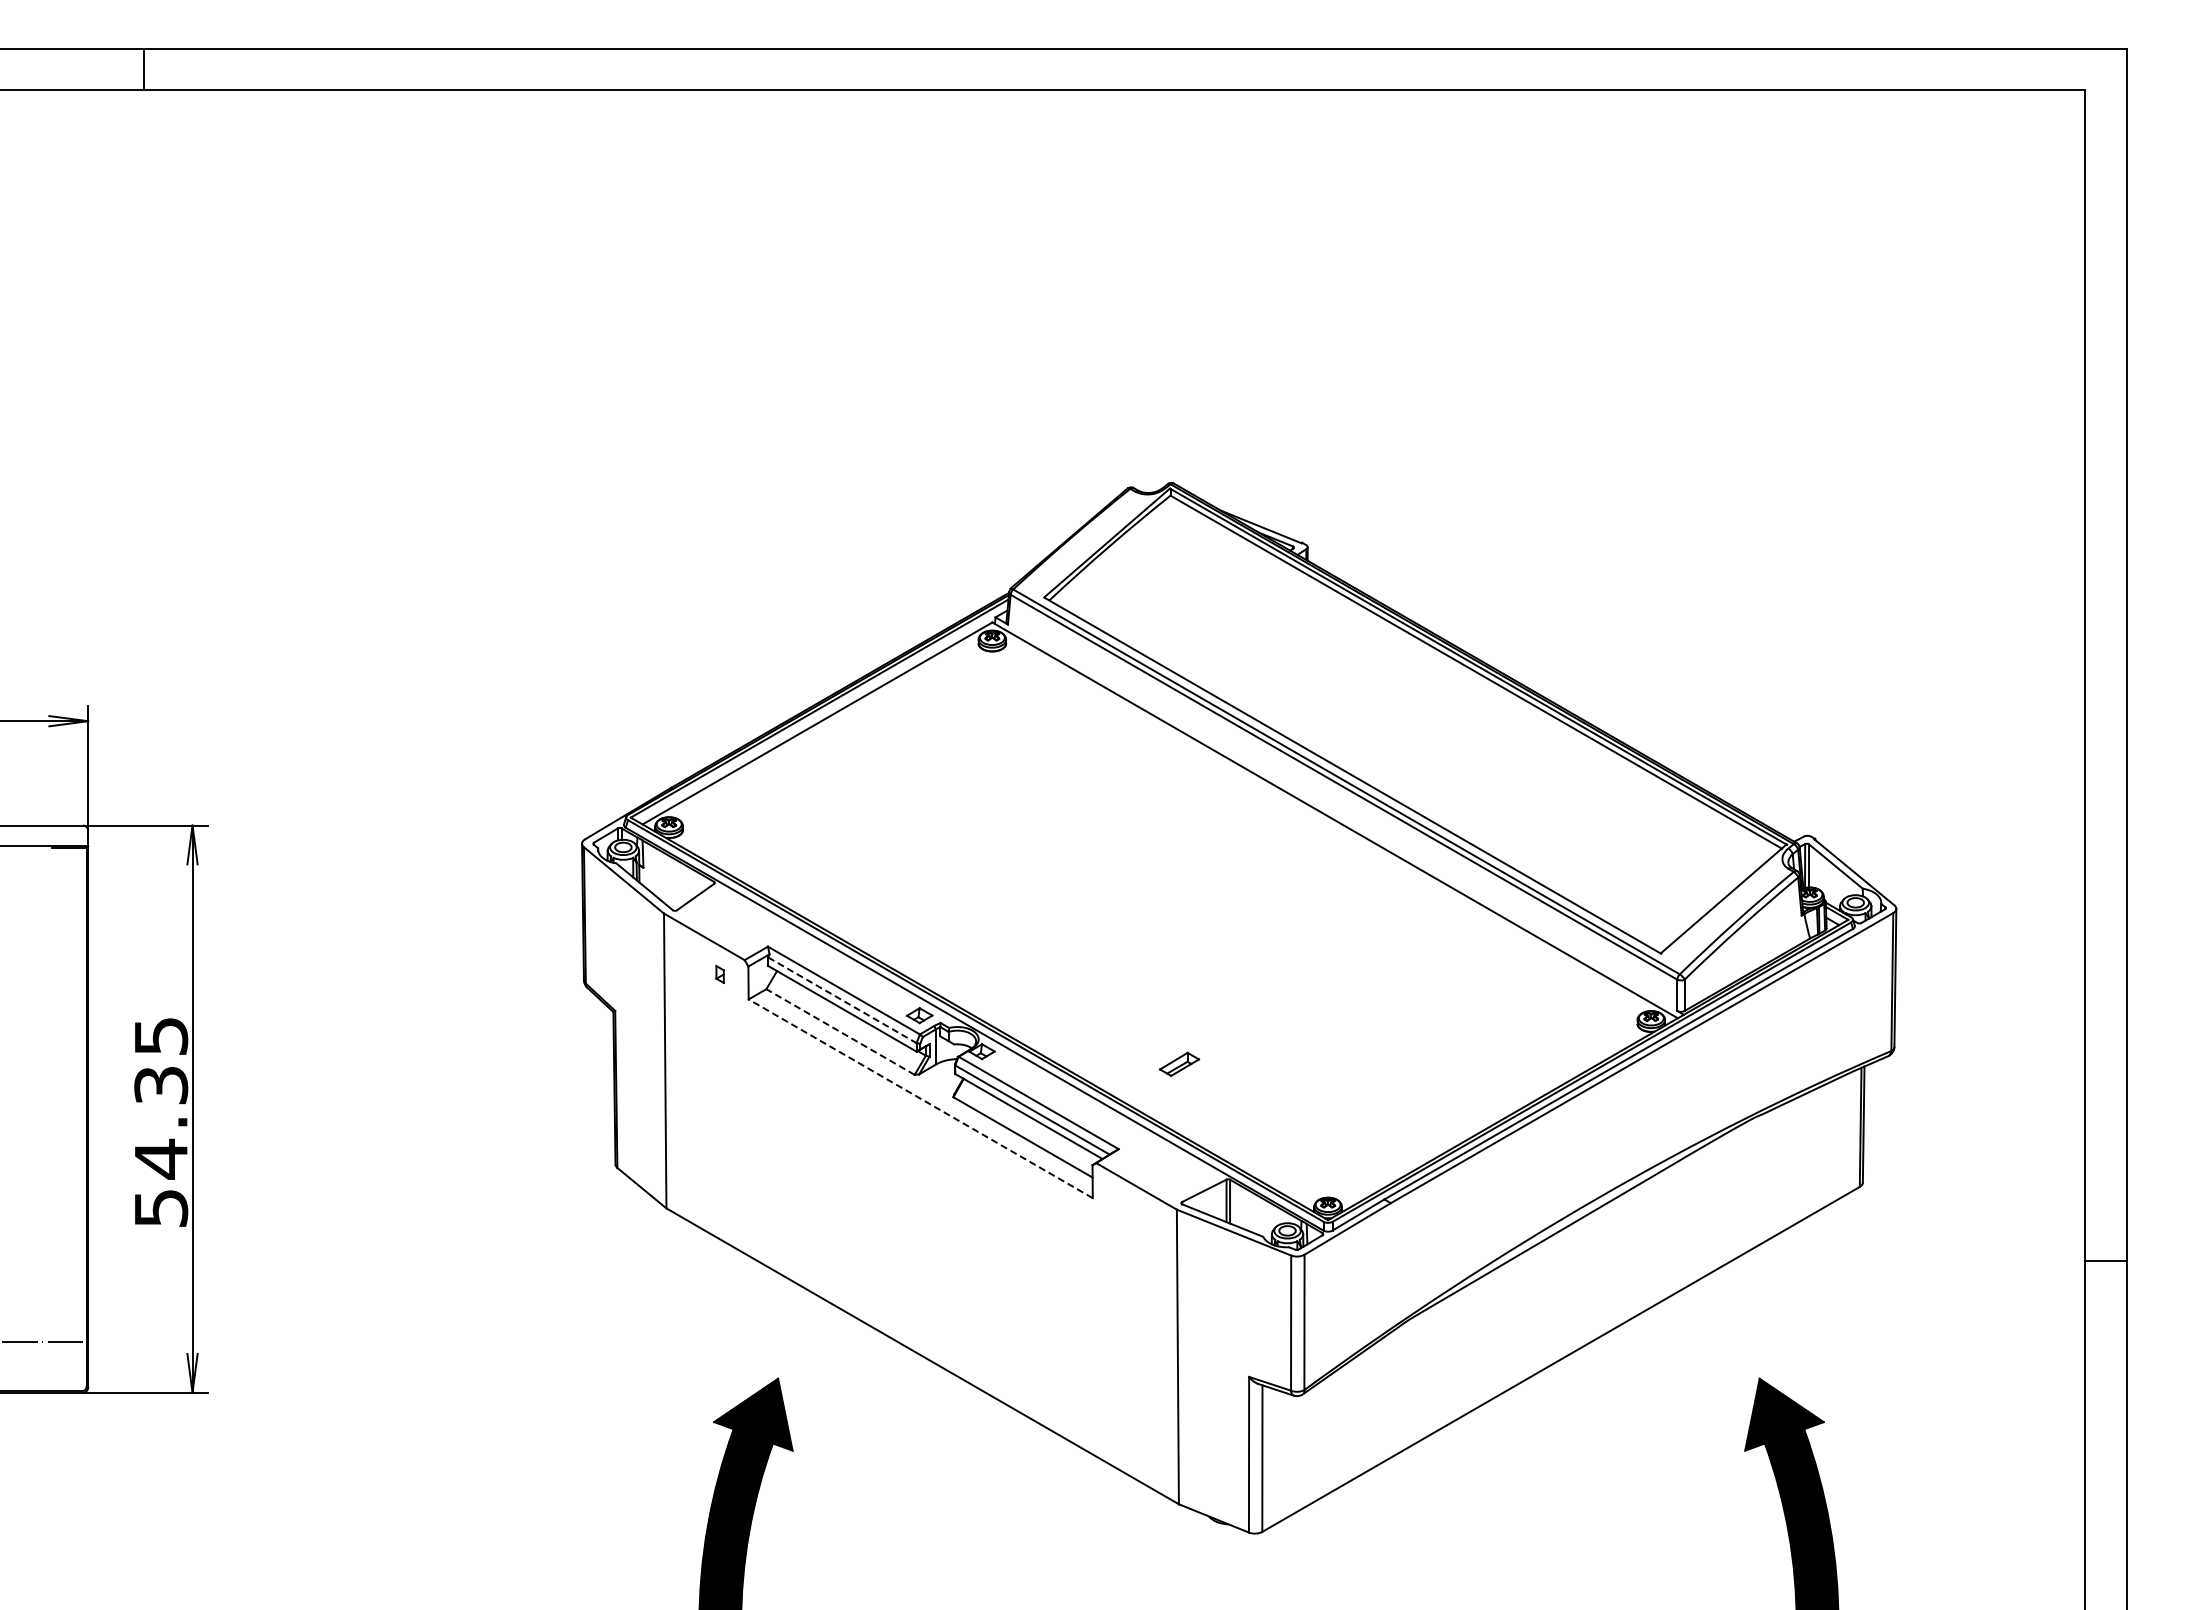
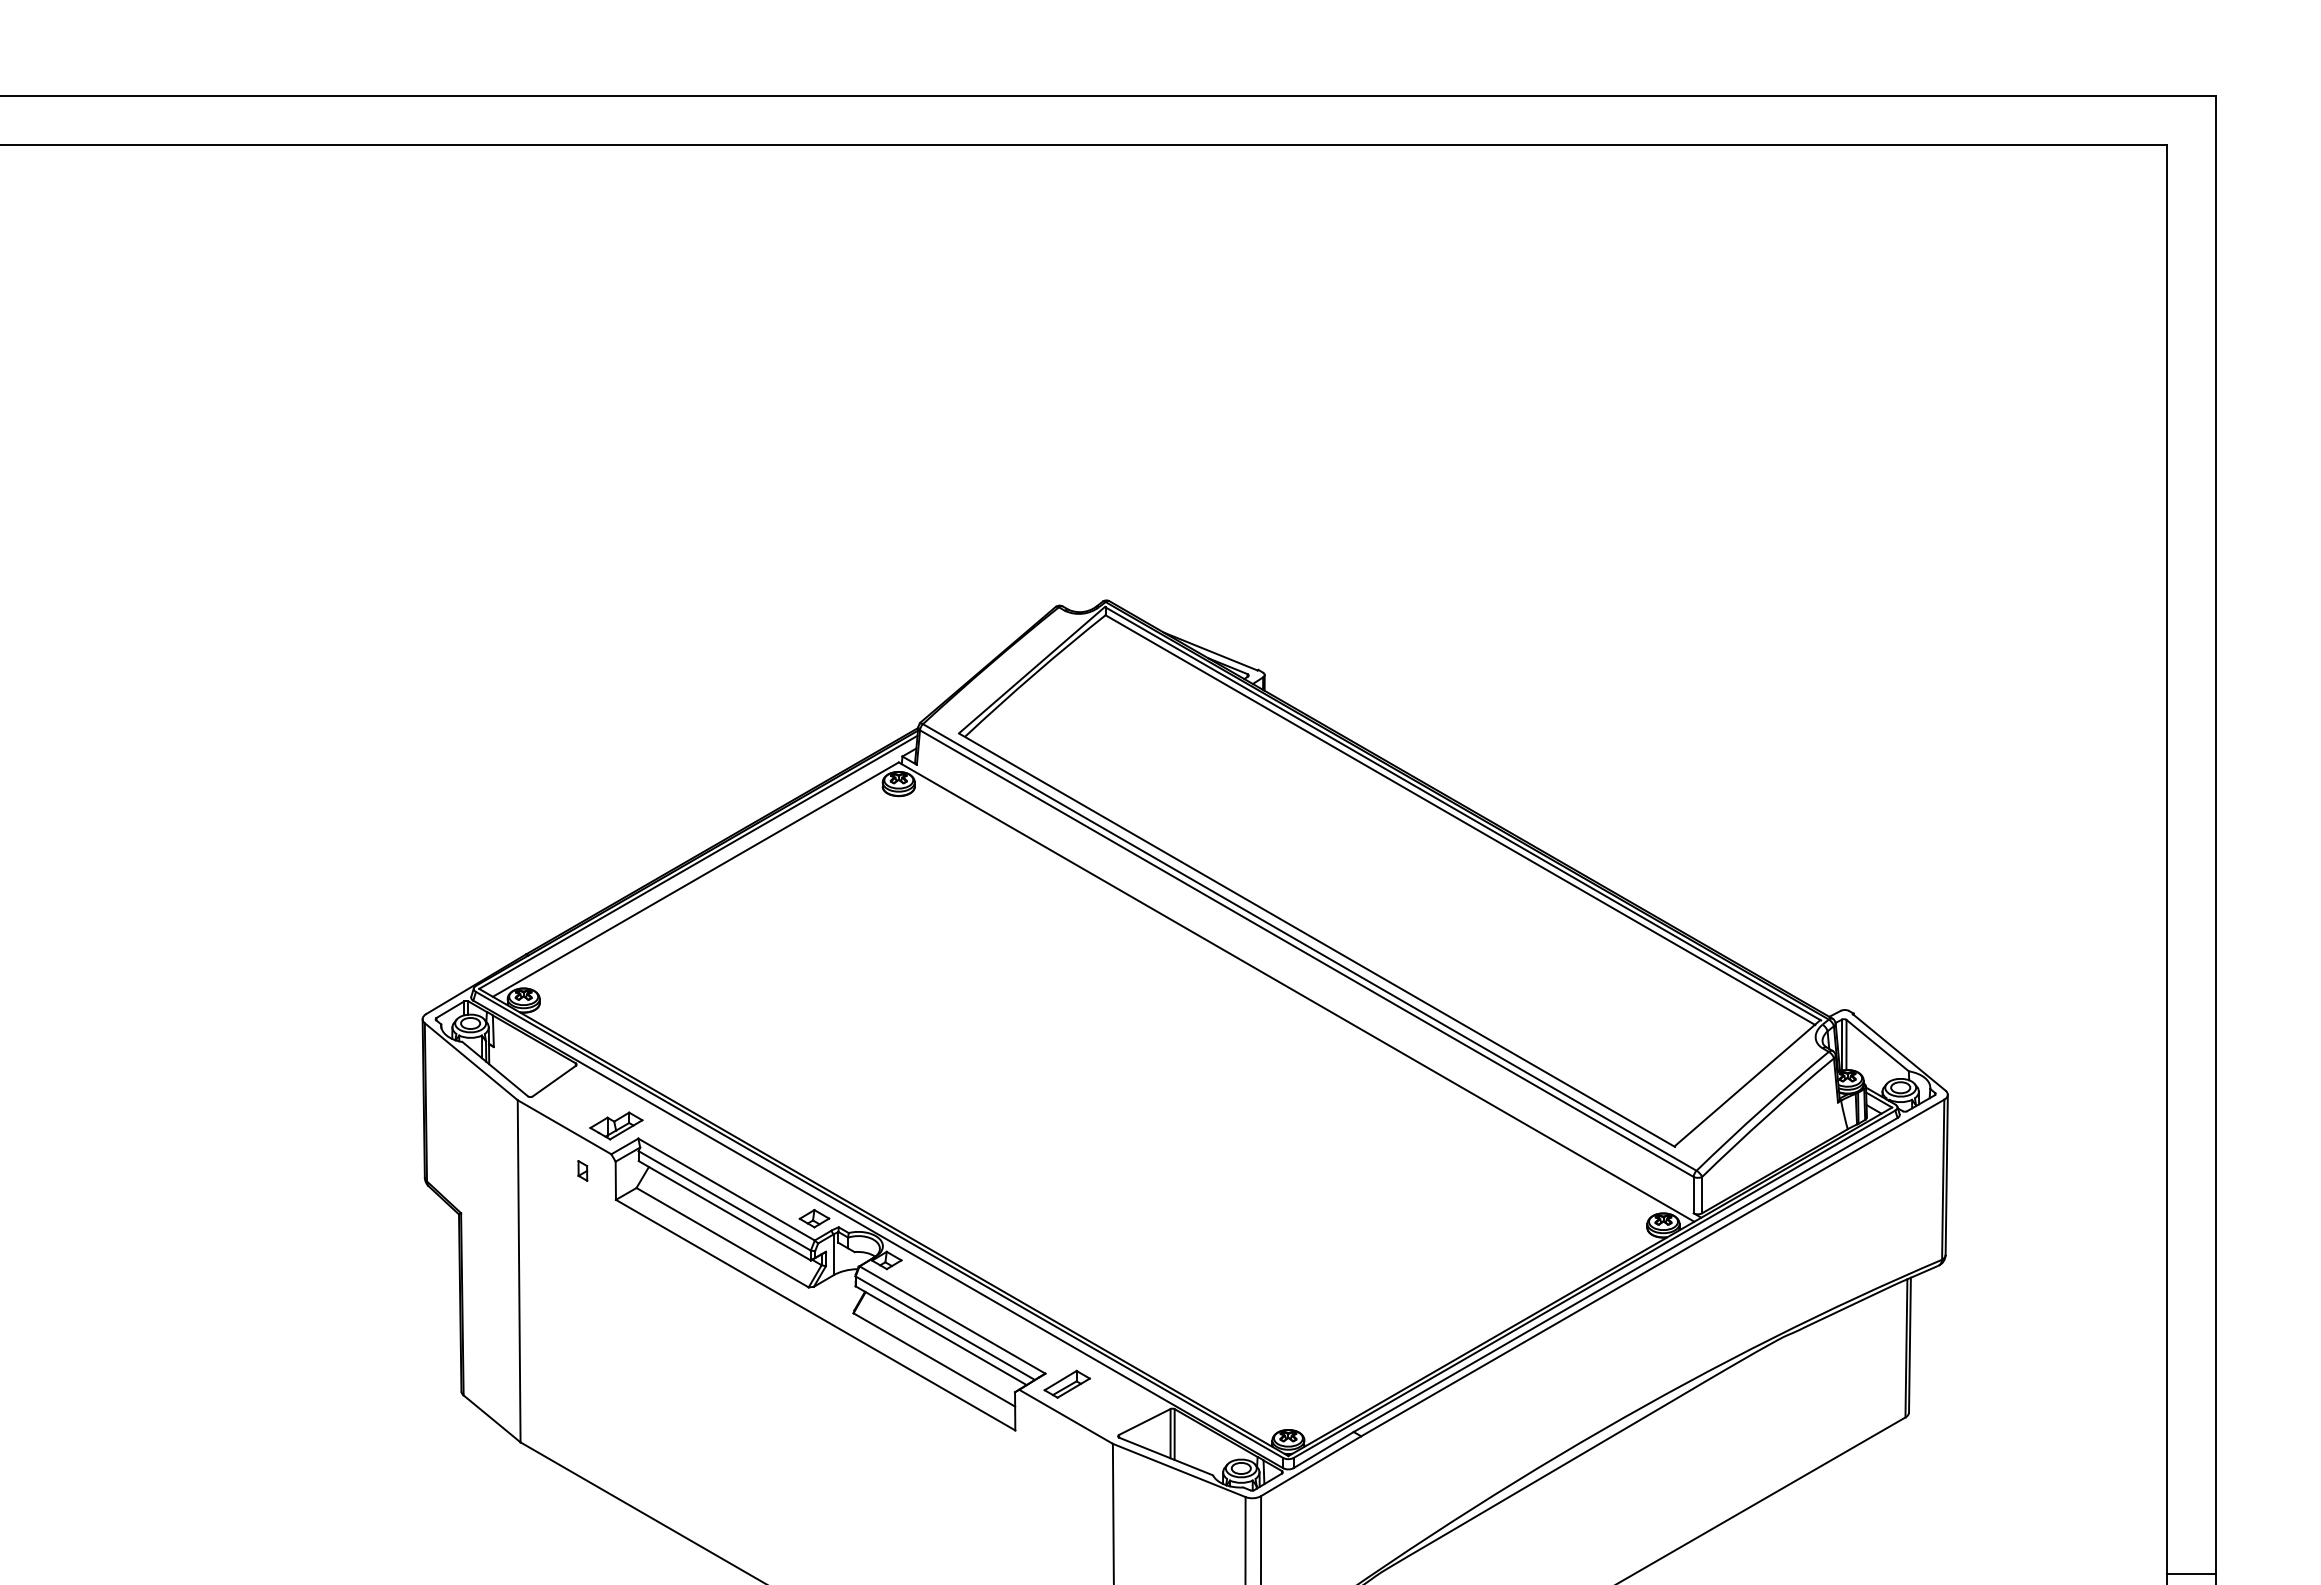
part: (748, 935) -> (615, 1125), added
line: (842, 1000) -> (724, 1201), dashed -> solid
line: (840, 1032) -> (722, 1238), dashed -> solid
part: (1179, 1063) -> (1067, 1383), moved
line: (920, 1098) -> (815, 1314), dashed -> solid
line: (2106, 1260) -> (2191, 1573), moved

